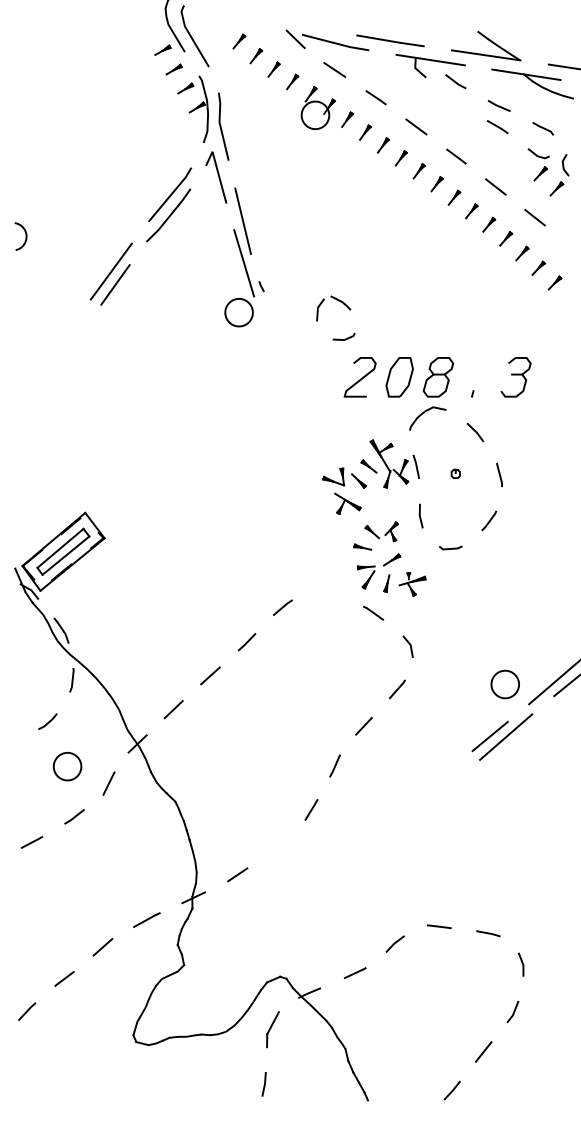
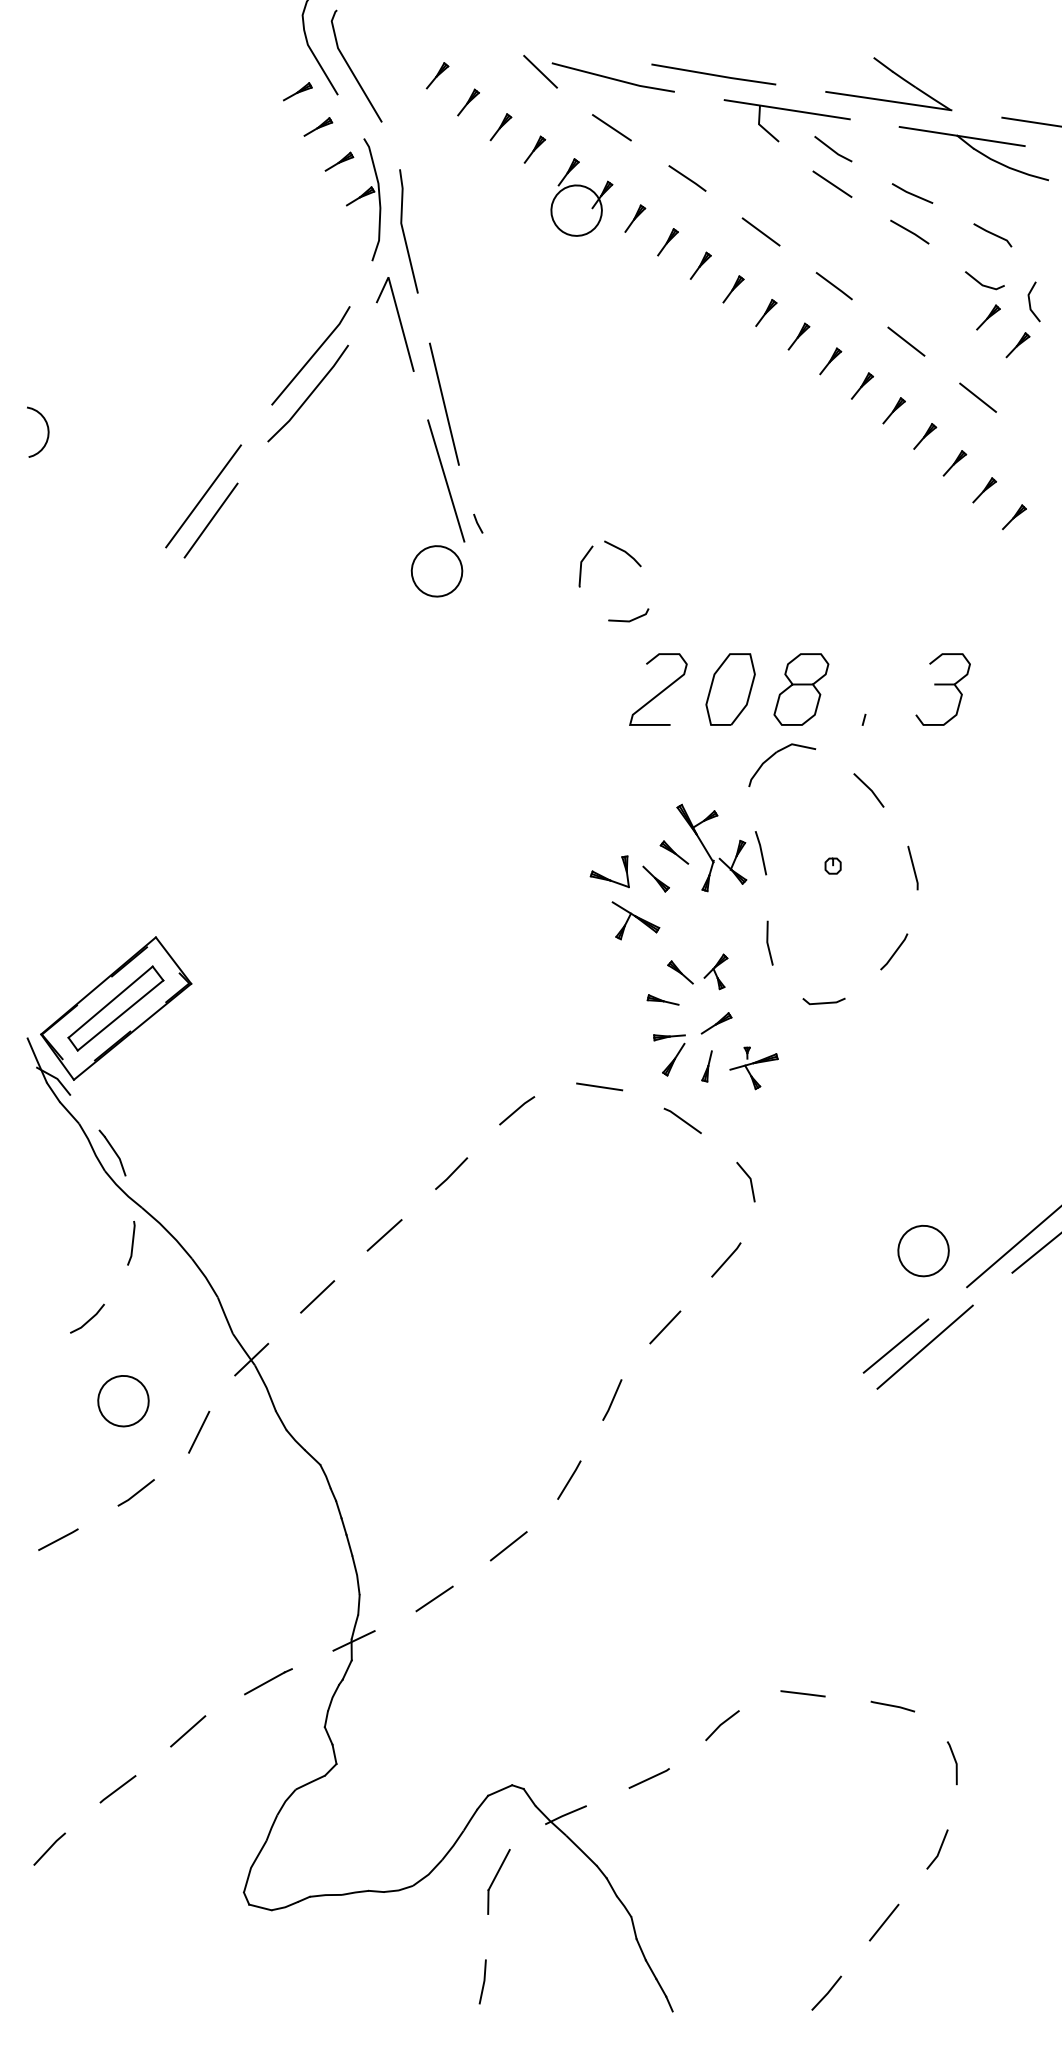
line: (455, 100) -> (832, 183), added
line: (327, 594) -> (598, 1086), added
line: (278, 845) -> (509, 1545), added

